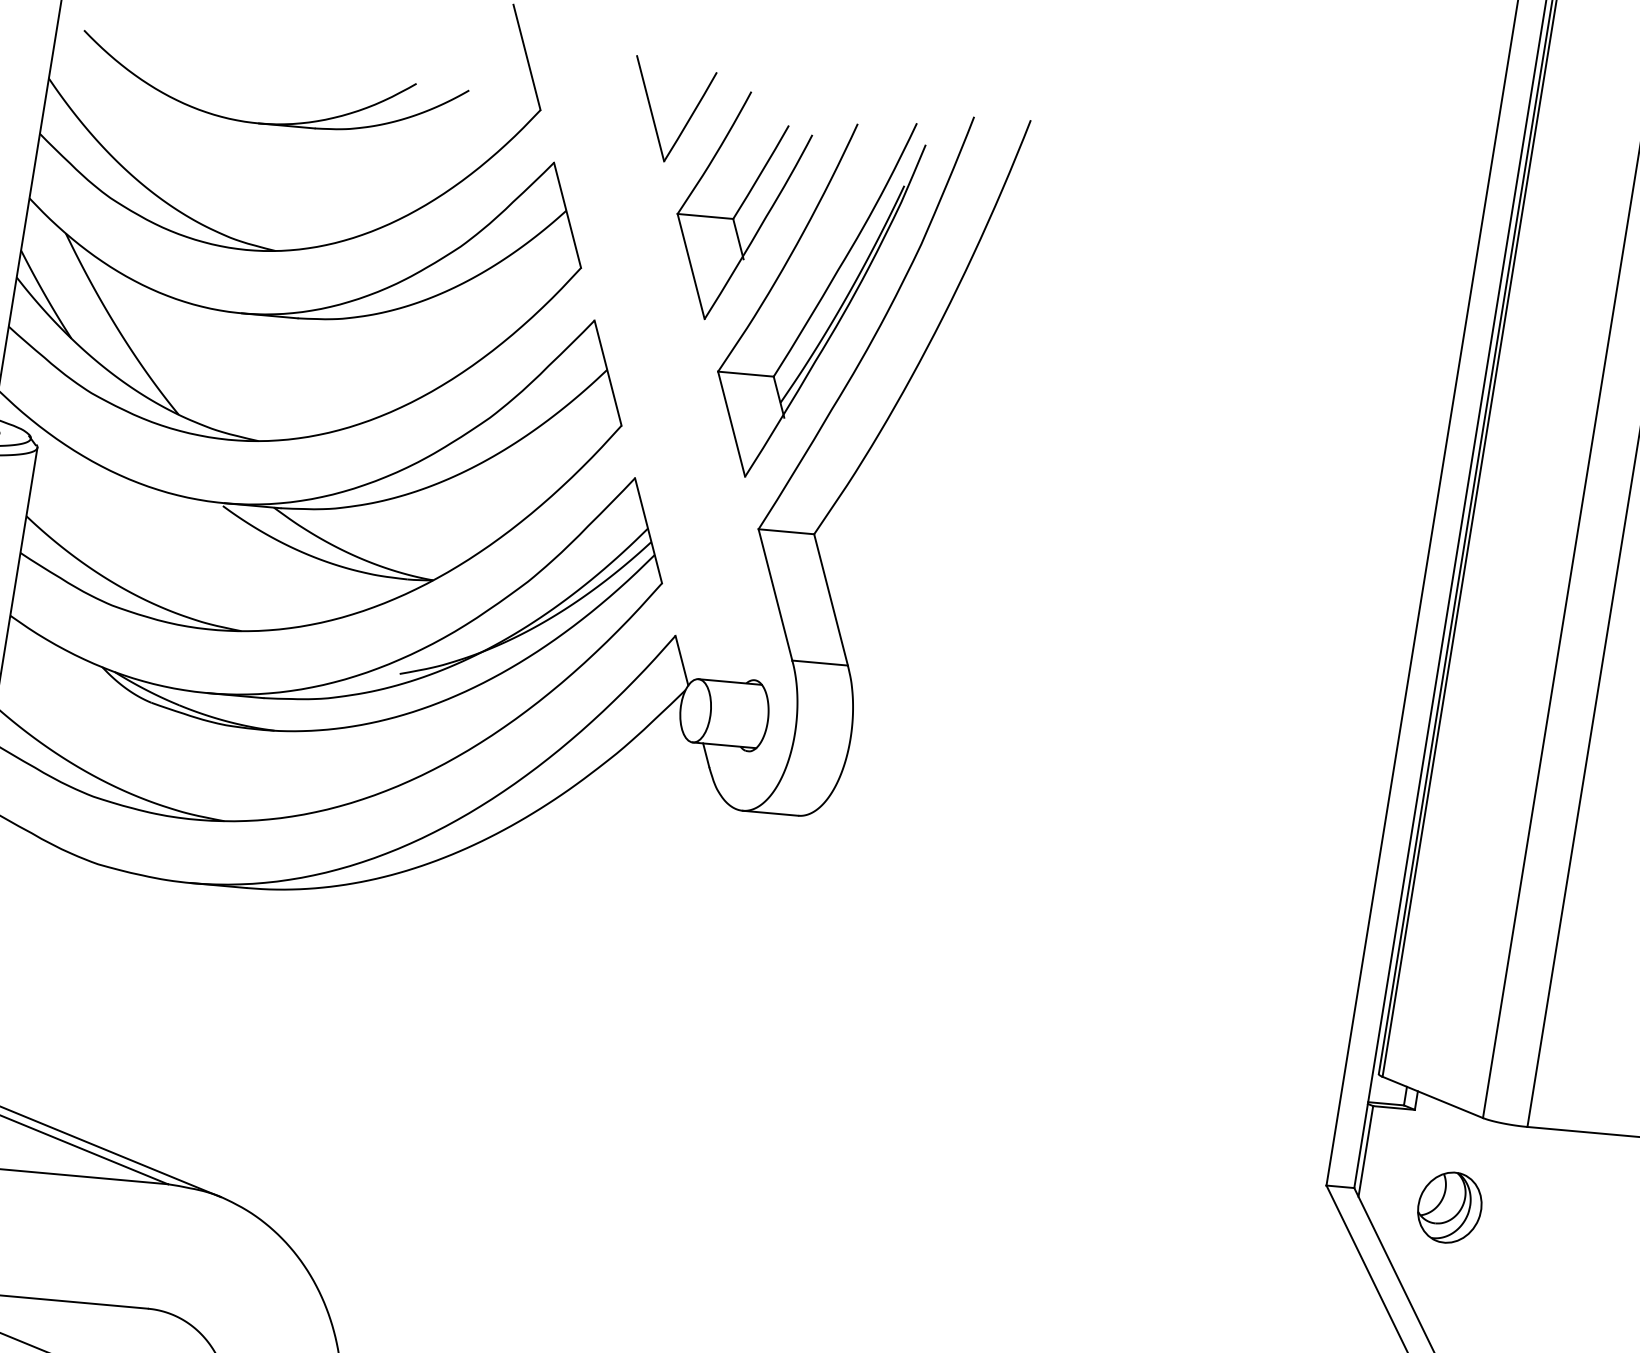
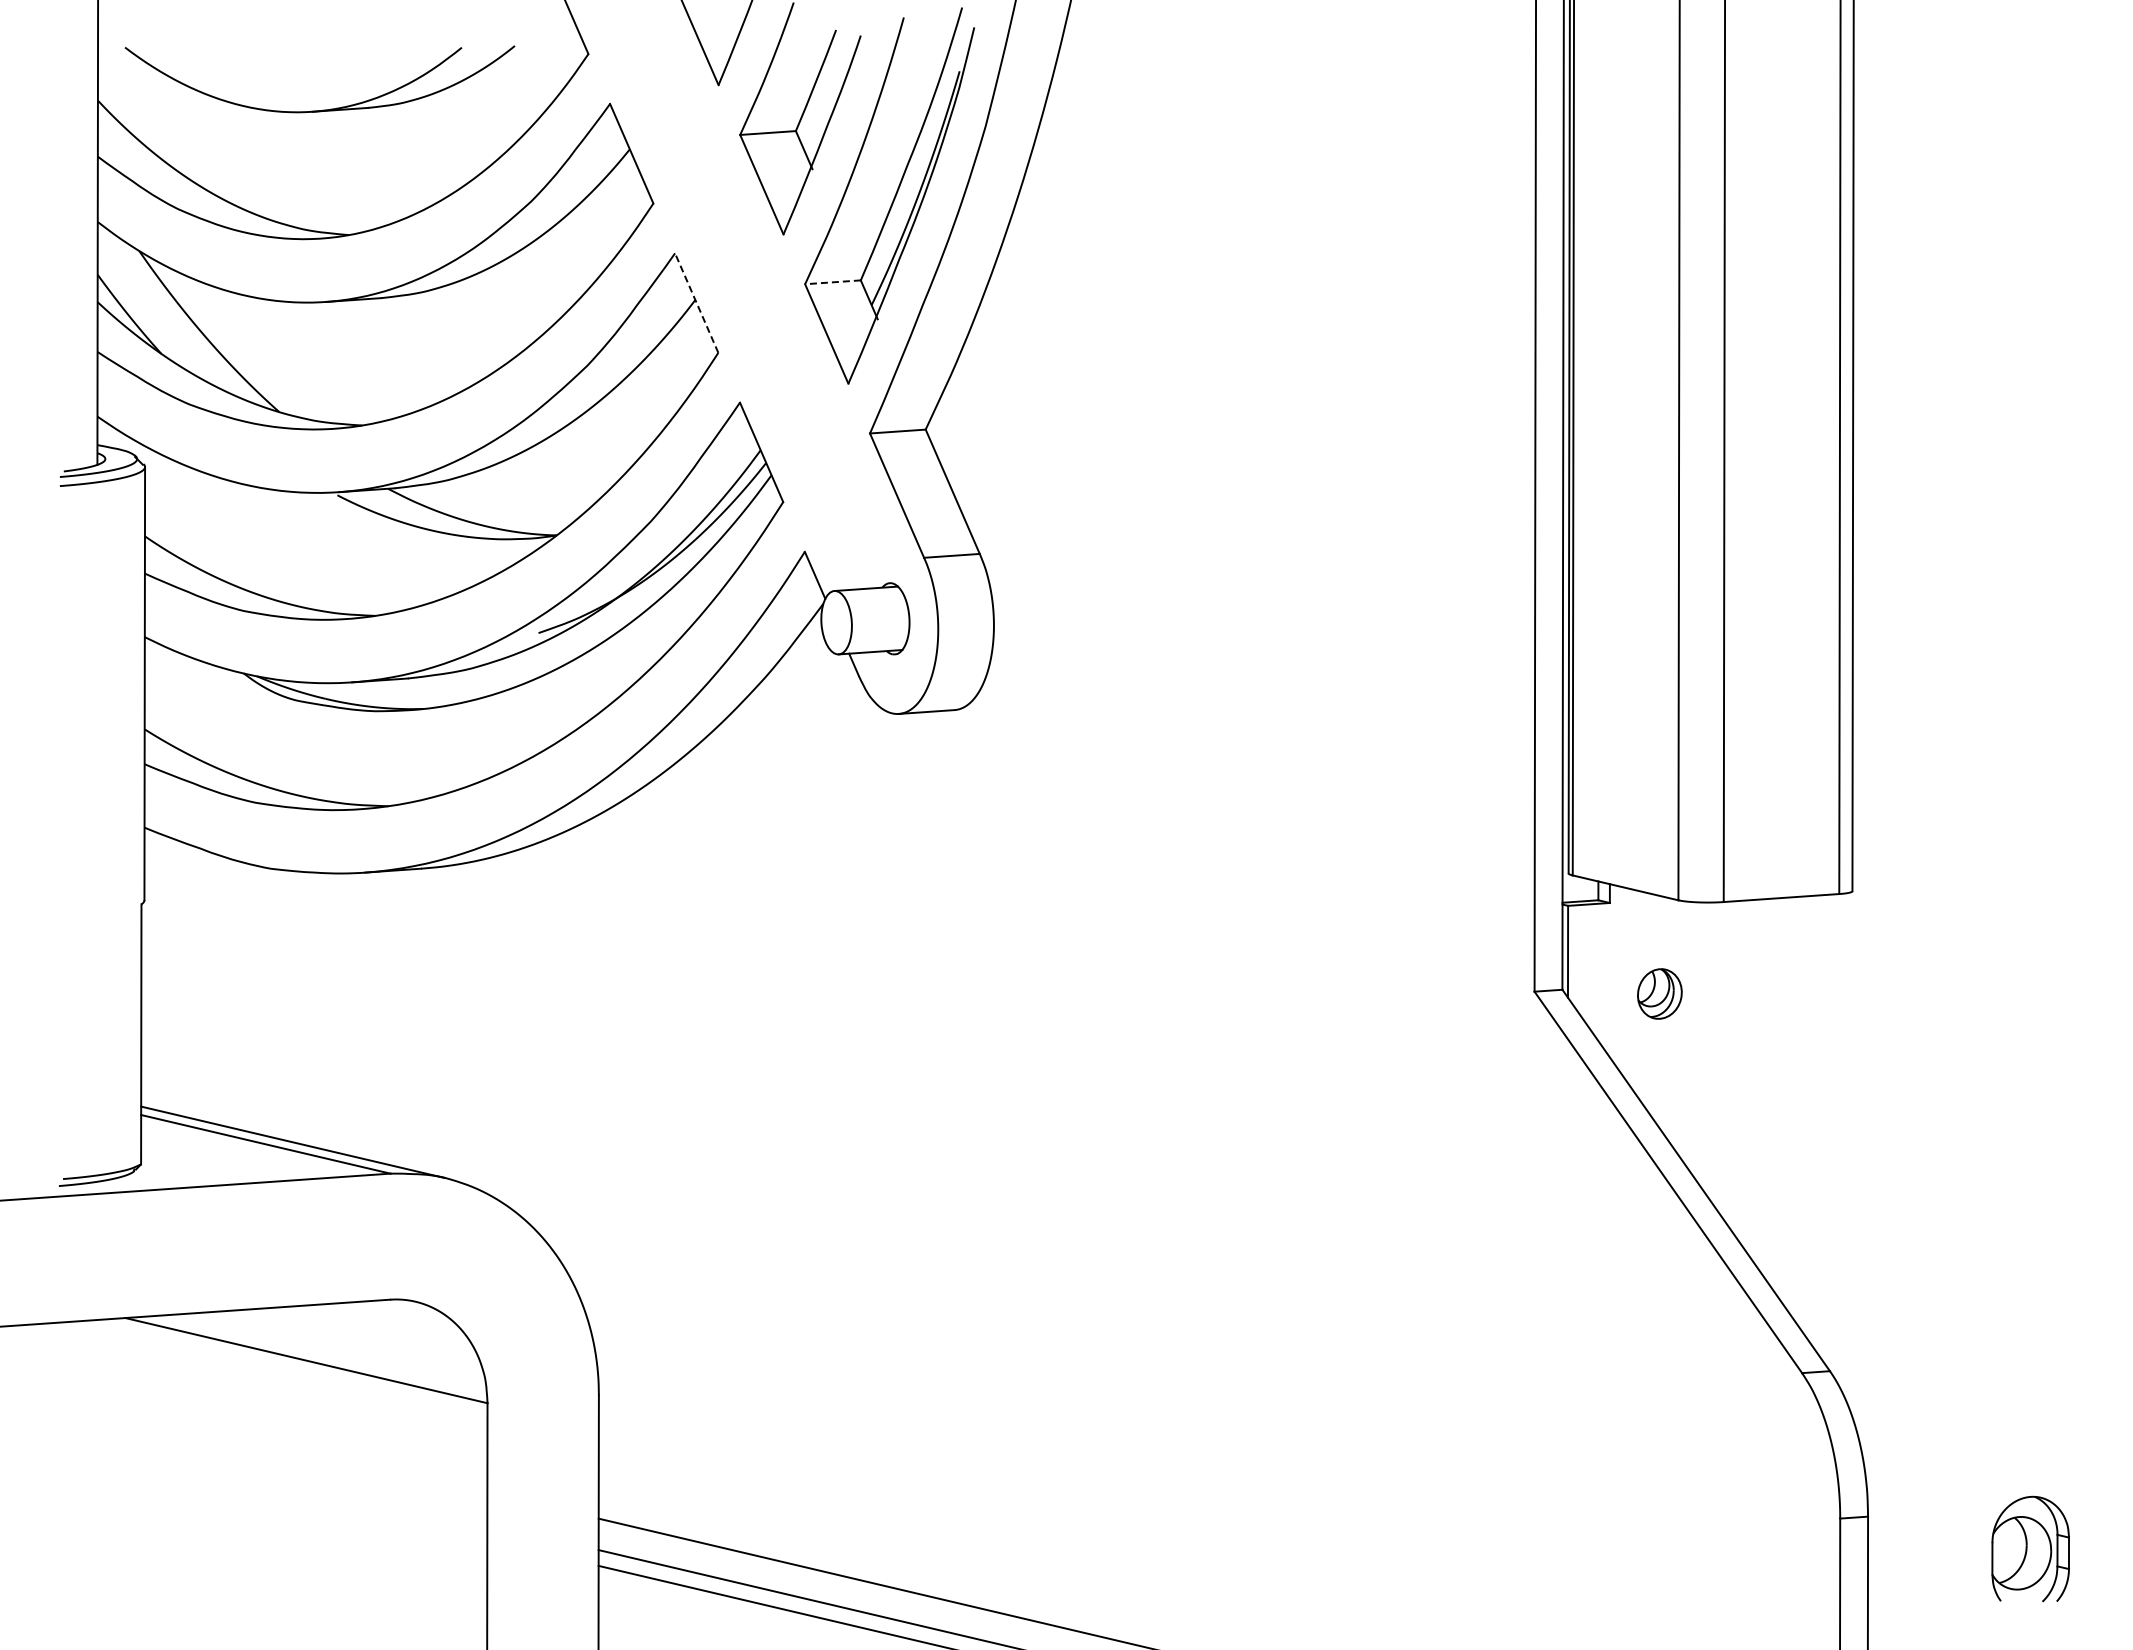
line: (607, 372) -> (696, 302), solid -> dashed
line: (745, 374) -> (832, 282), solid -> dashed
part: (1449, 1207) -> (1659, 993), size x0.7

